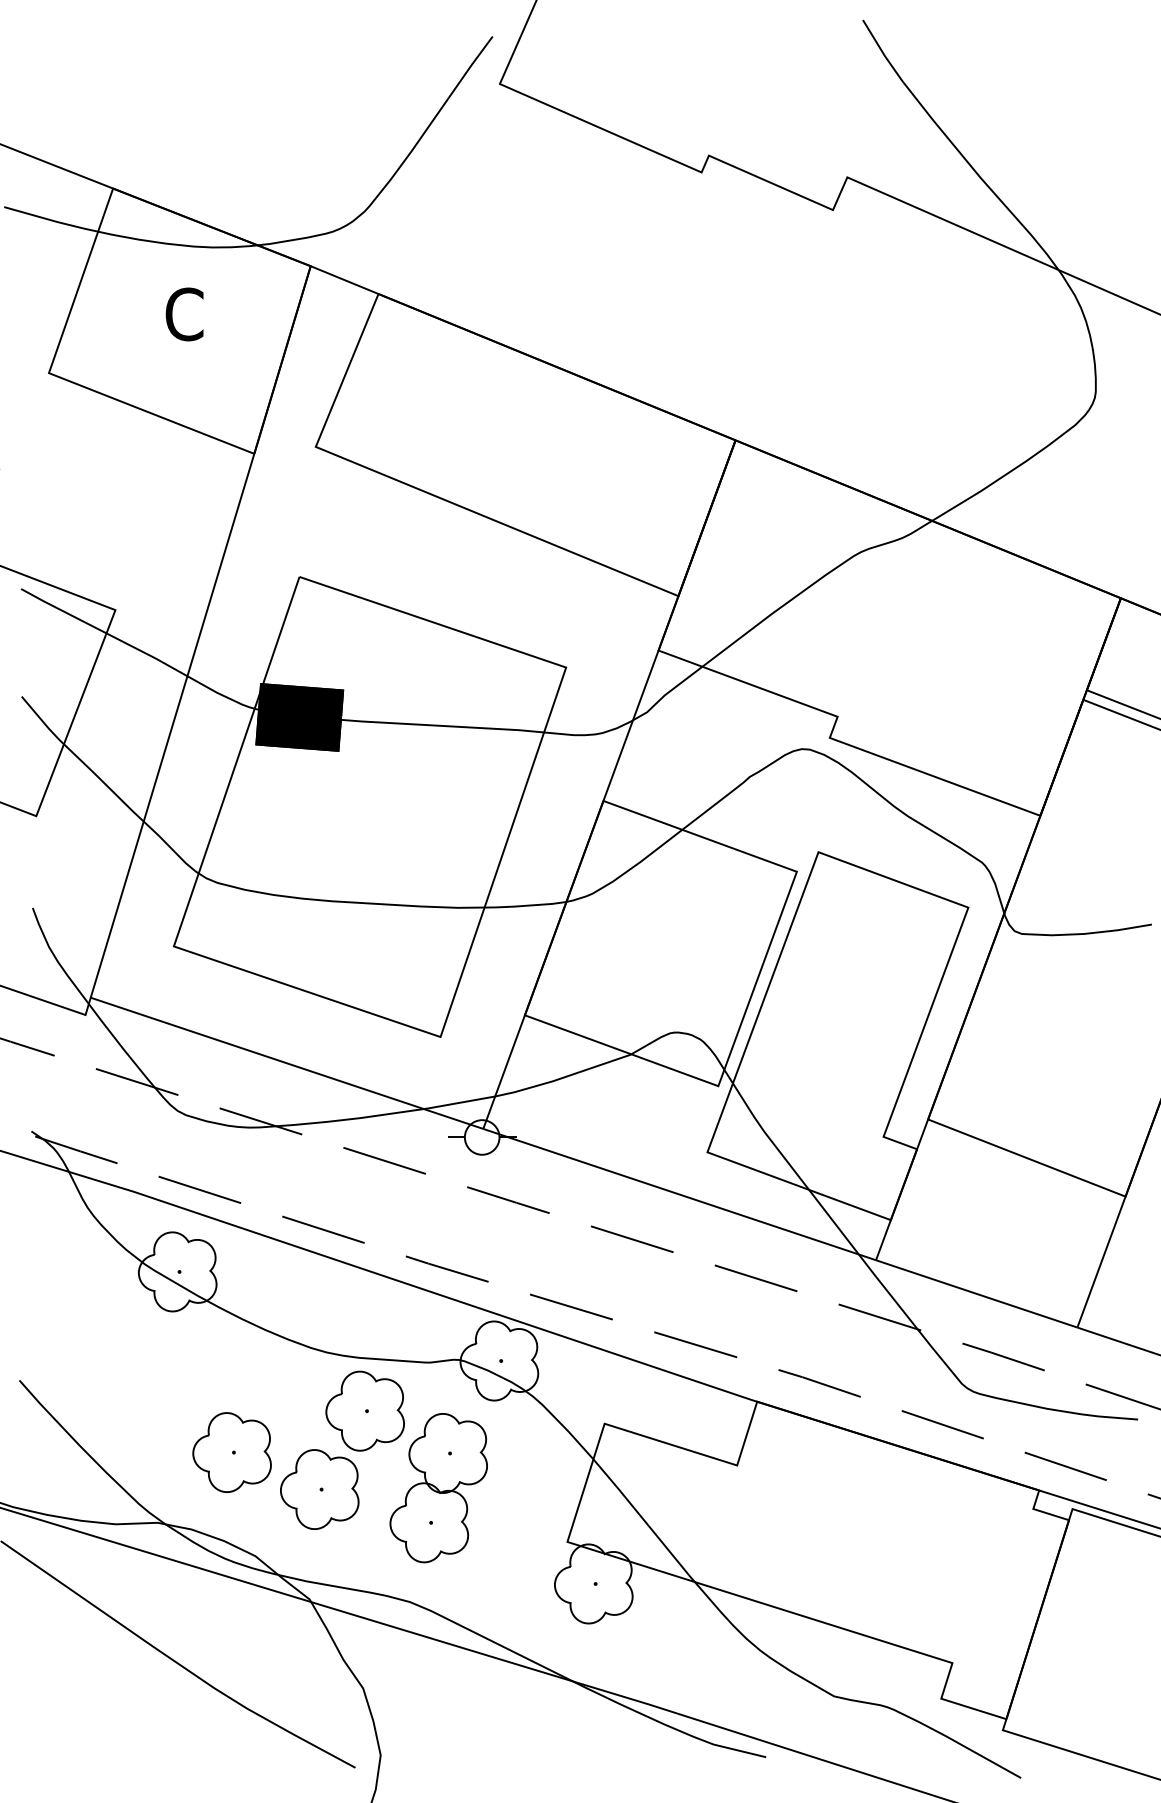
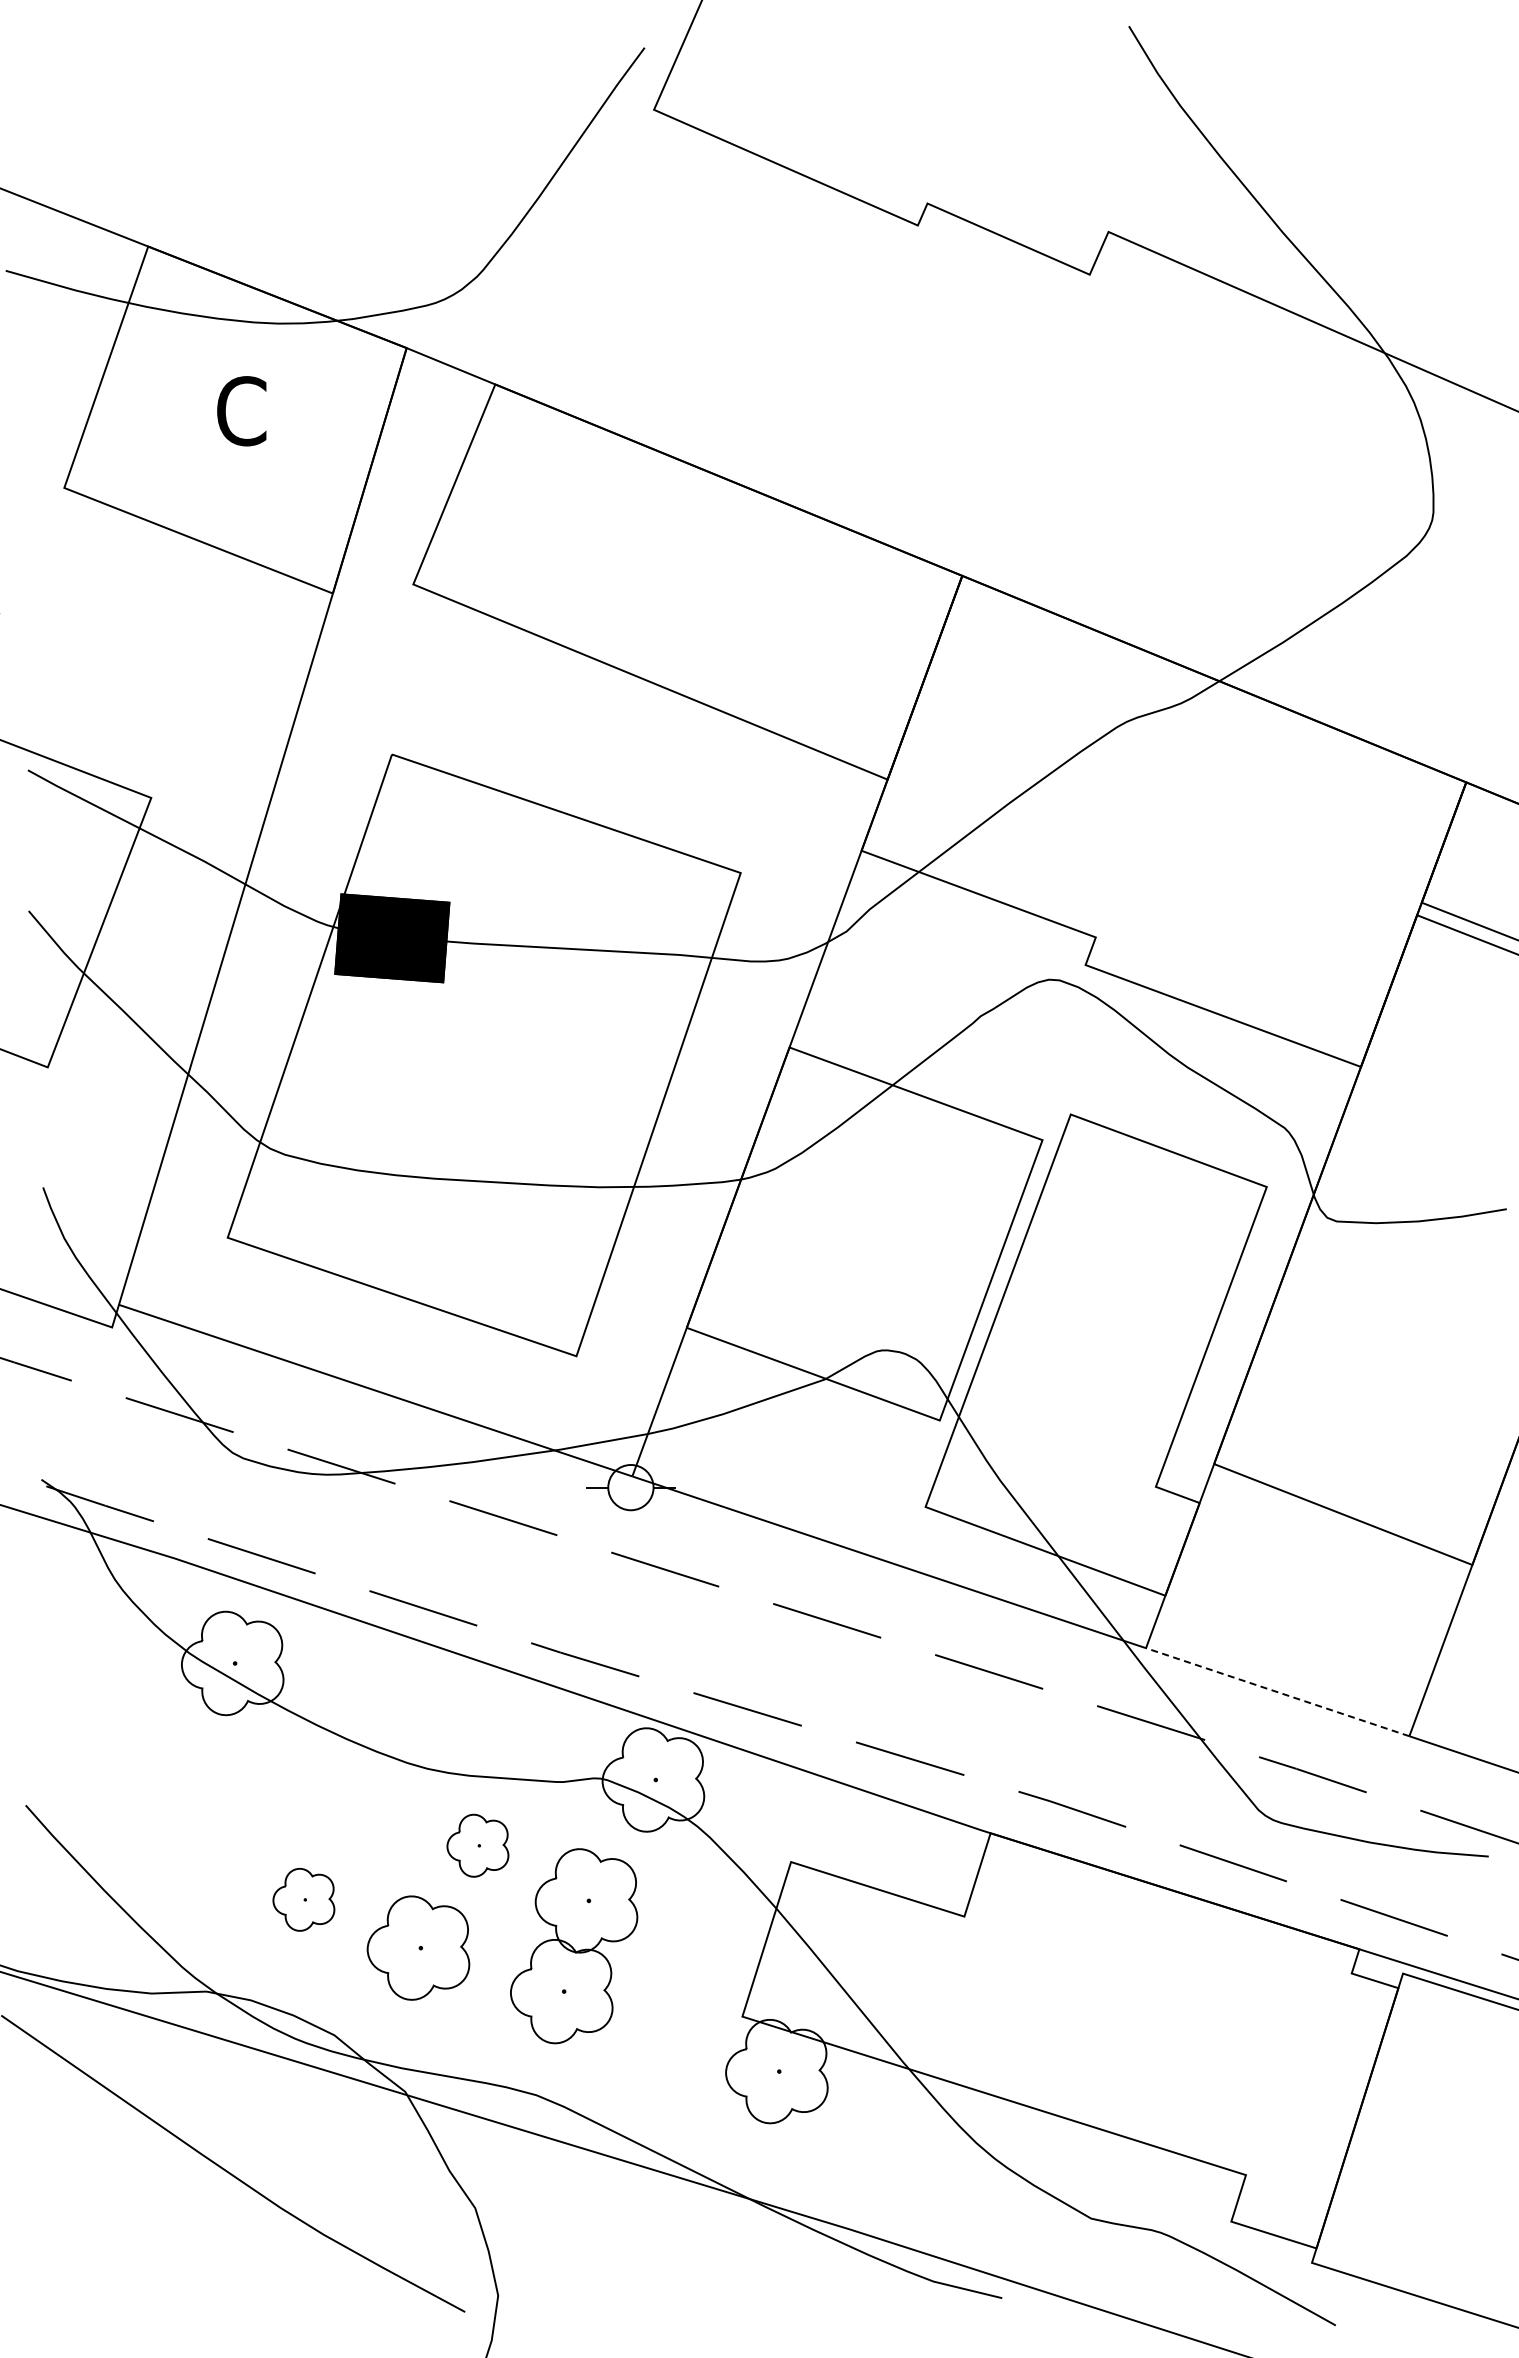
line: (976, 1294) -> (1277, 1692), solid -> dashed
part: (364, 1411) -> (477, 1845), size x0.6
part: (231, 1452) -> (303, 1899), size x0.6

